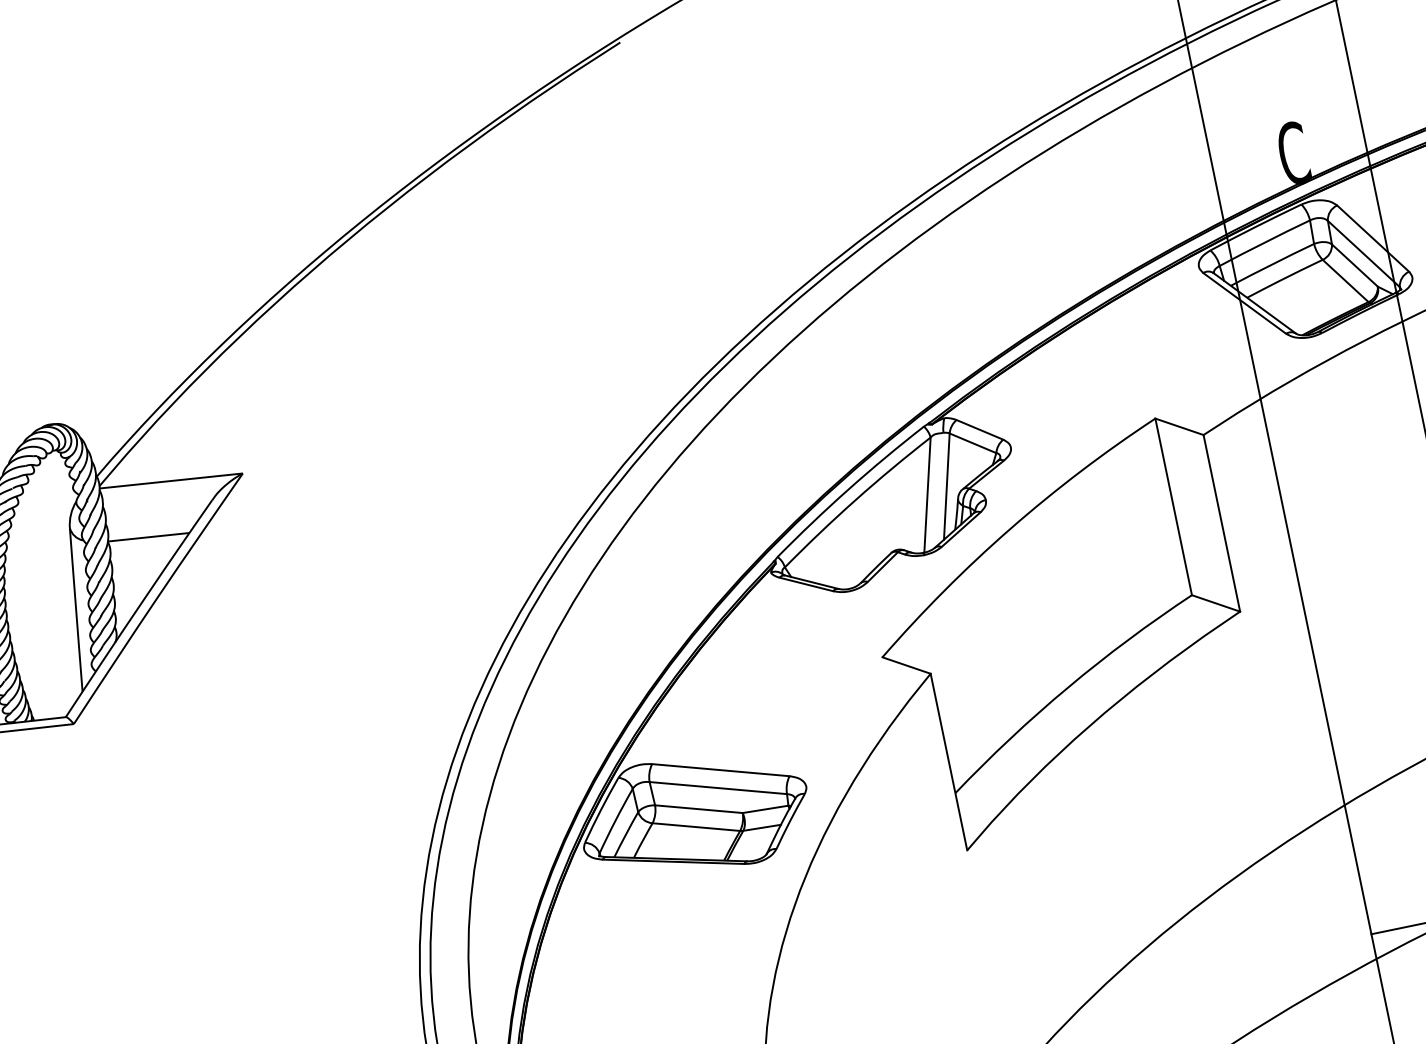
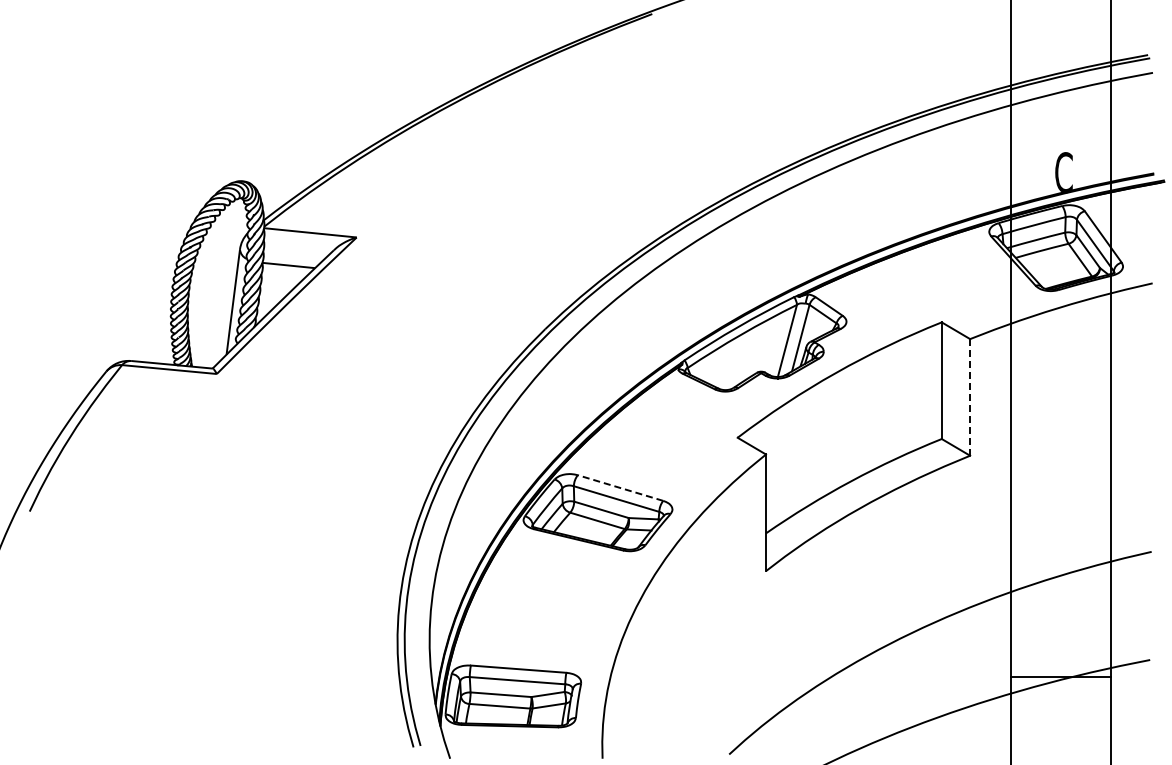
line: (1222, 523) -> (970, 397), solid -> dashed
line: (720, 770) -> (620, 488), solid -> dashed

